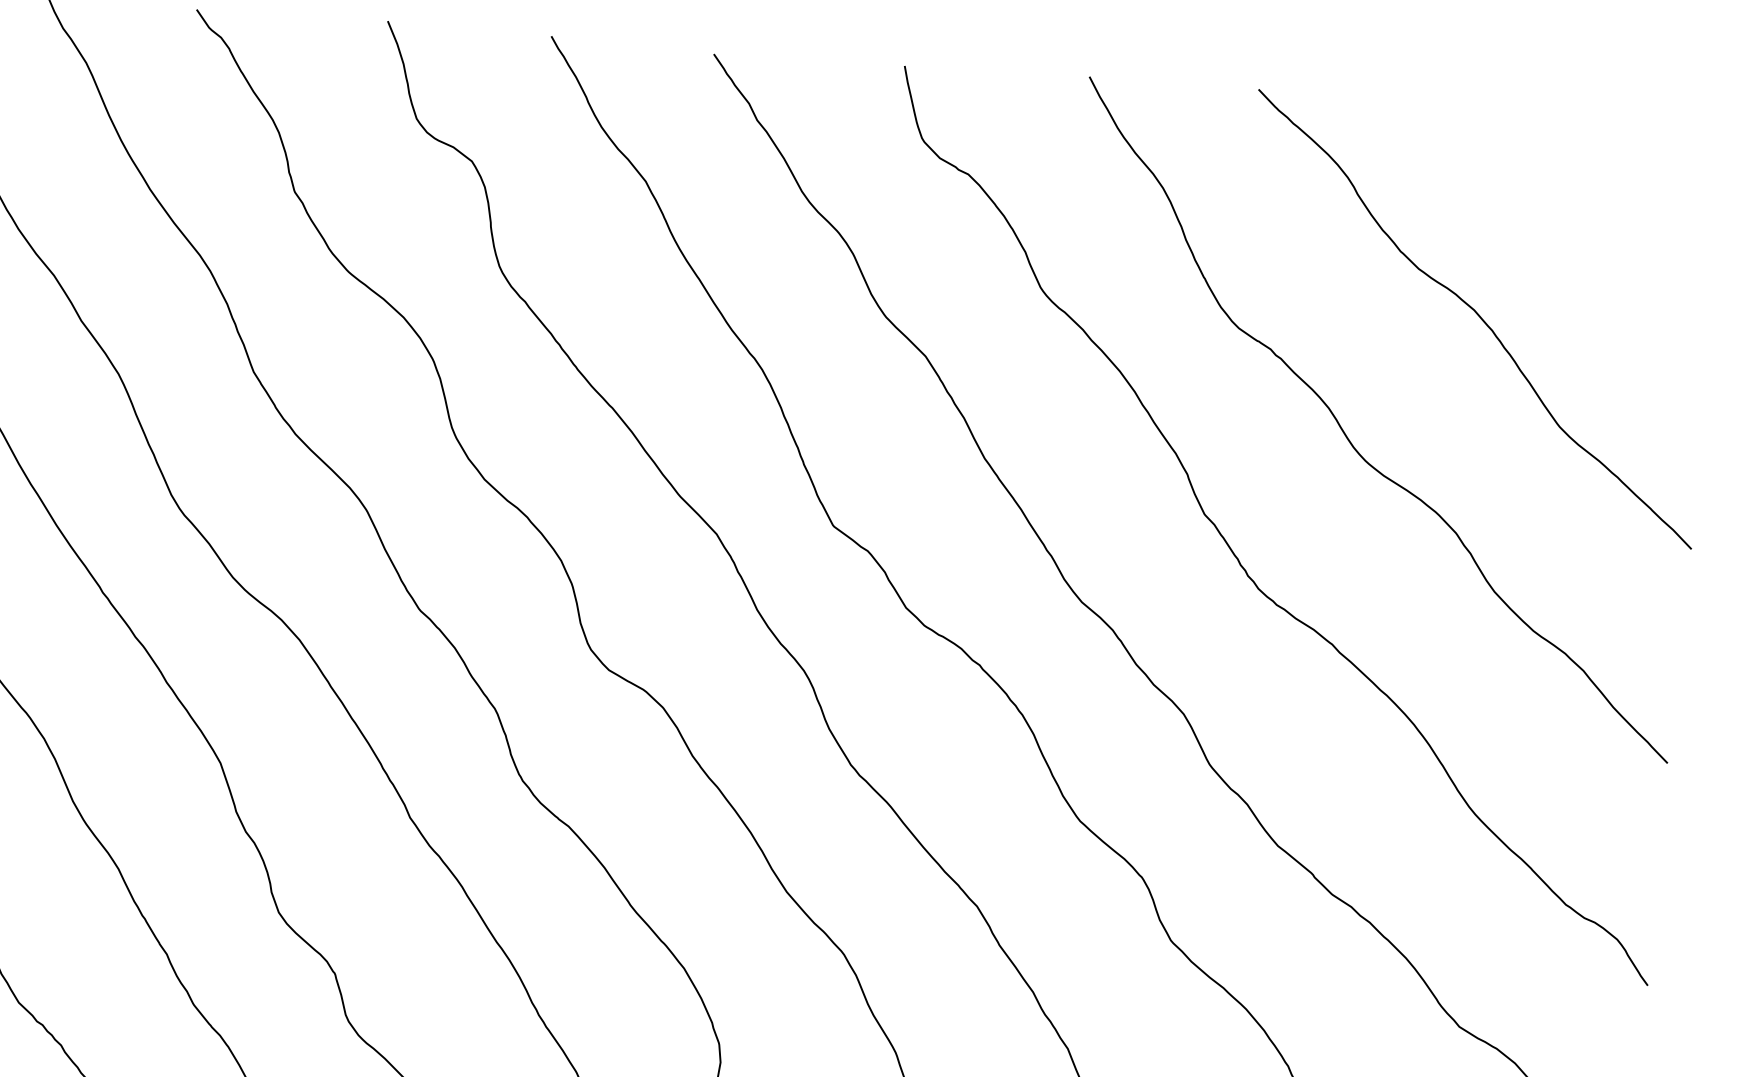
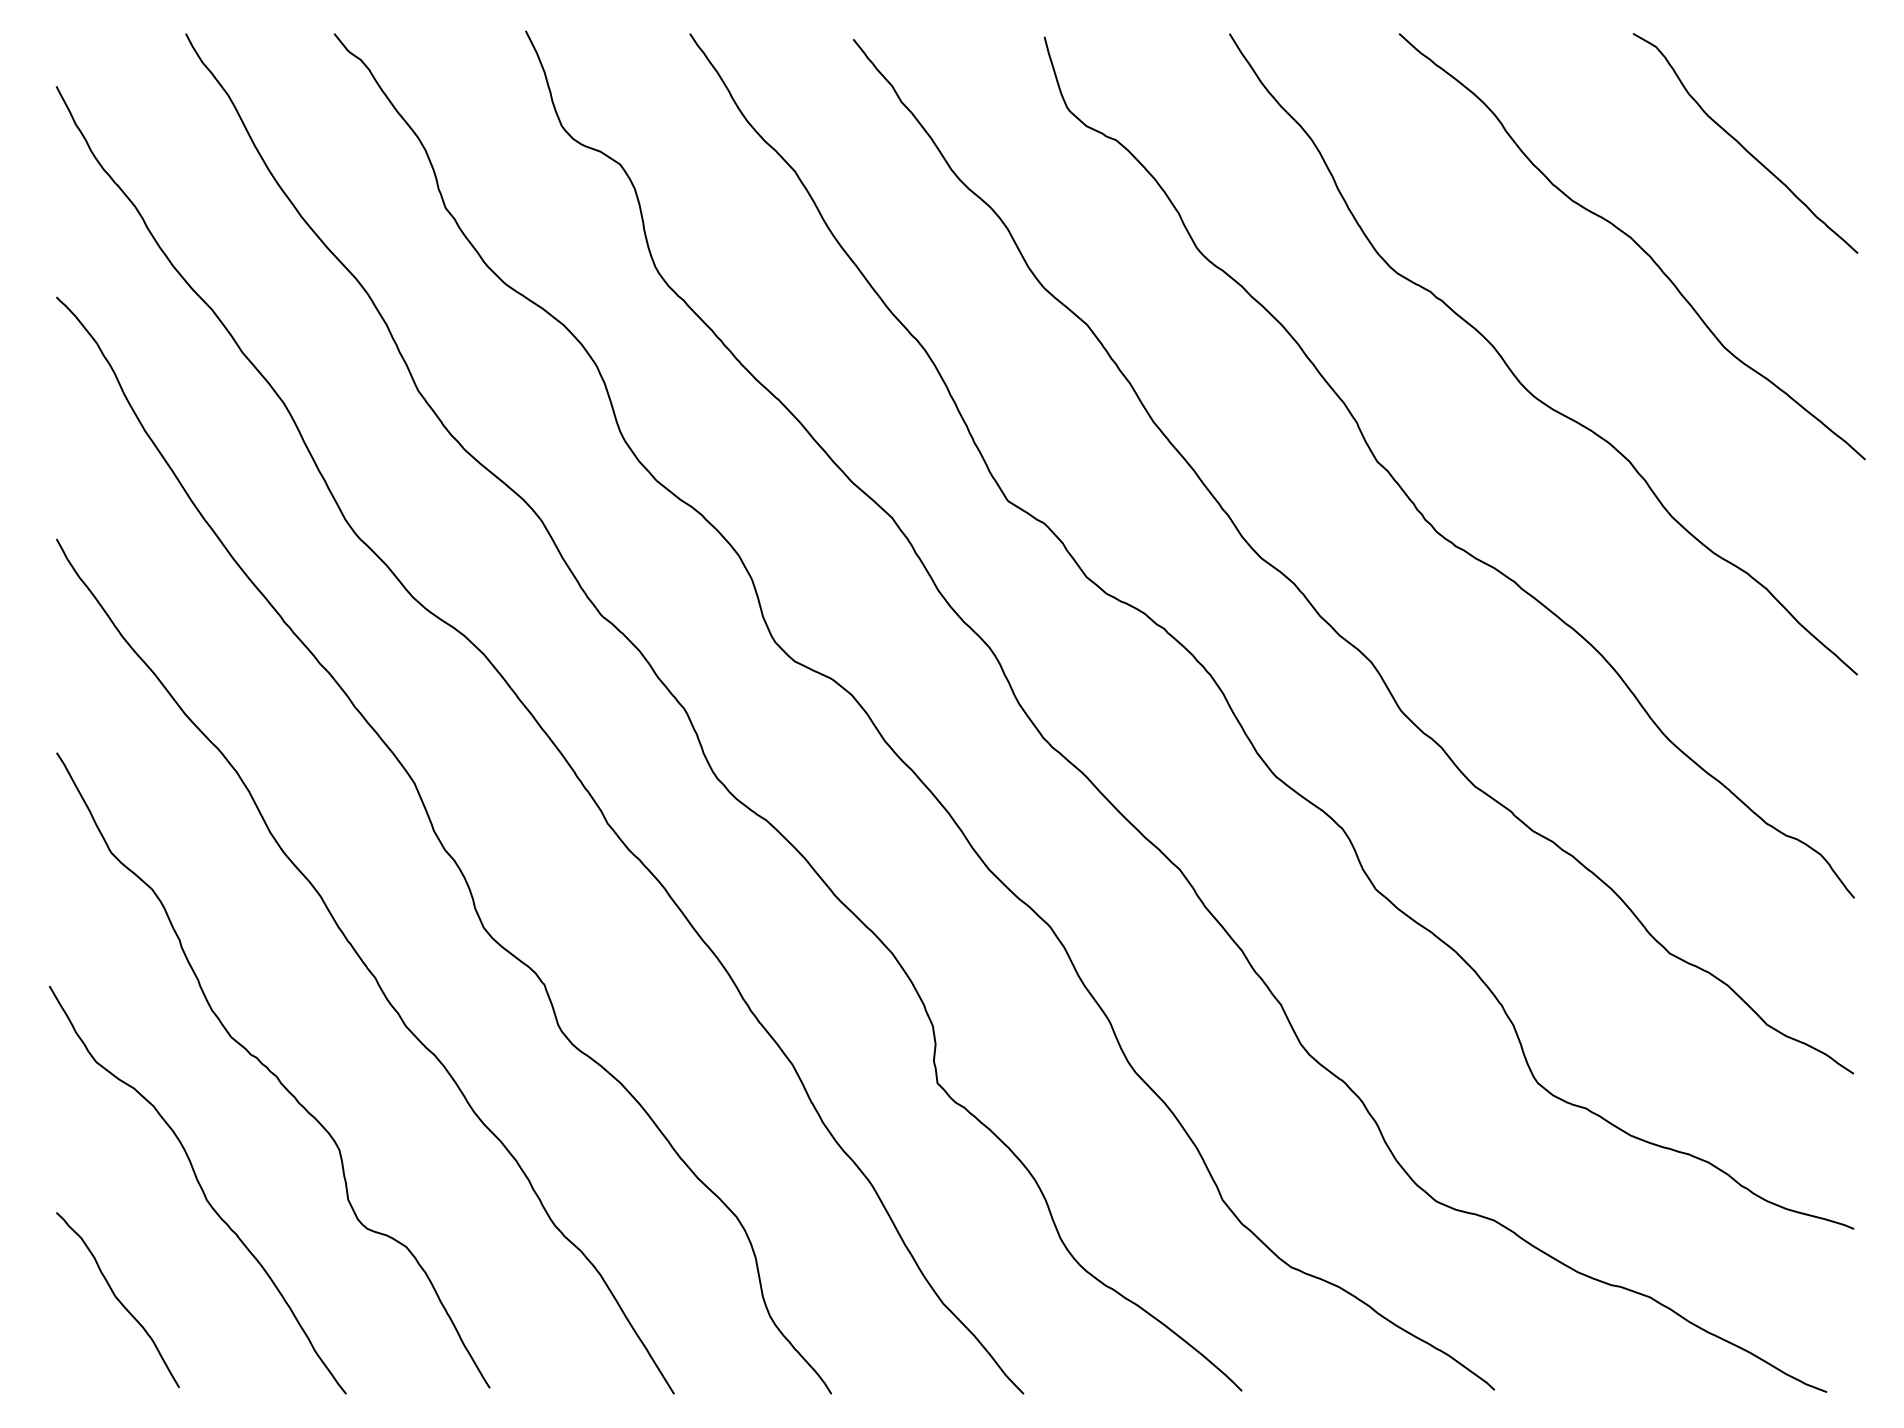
curve: (1592, 226) -> (1742, 145), added

